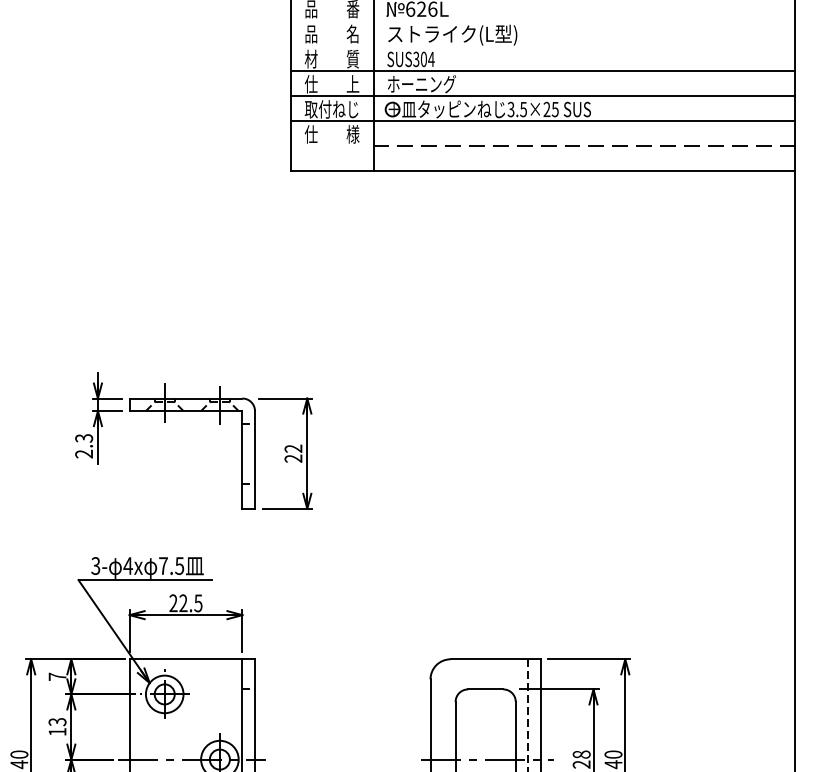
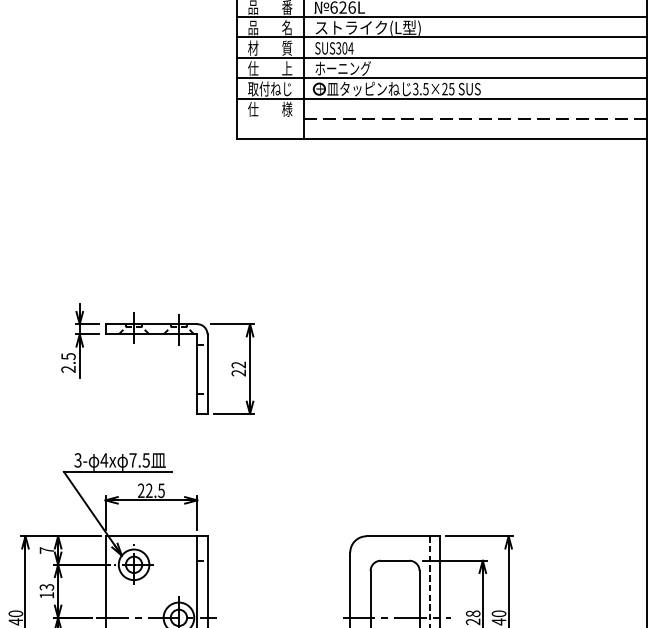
line: (543, 20) -> (442, 16), added
line: (543, 45) -> (442, 37), added
text: (83, 438) -> (68, 356), 2.3 -> 2.5

